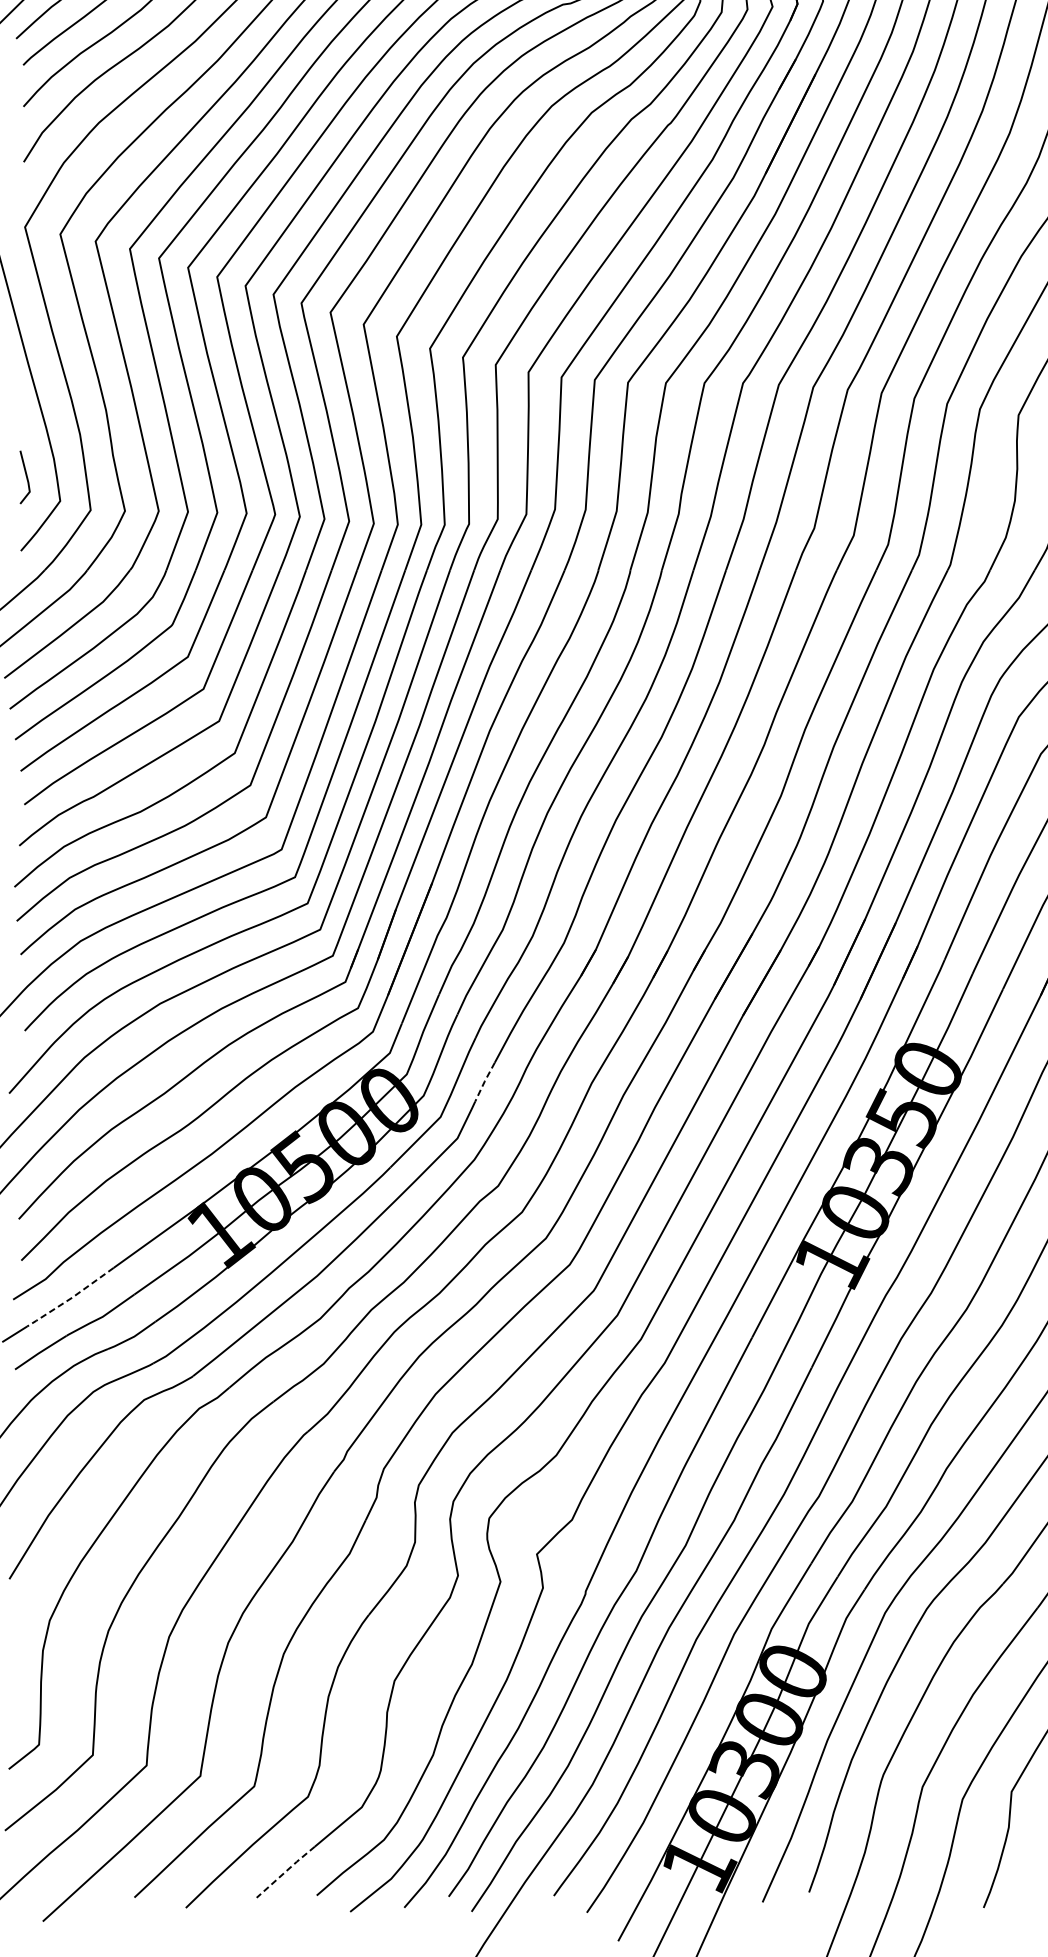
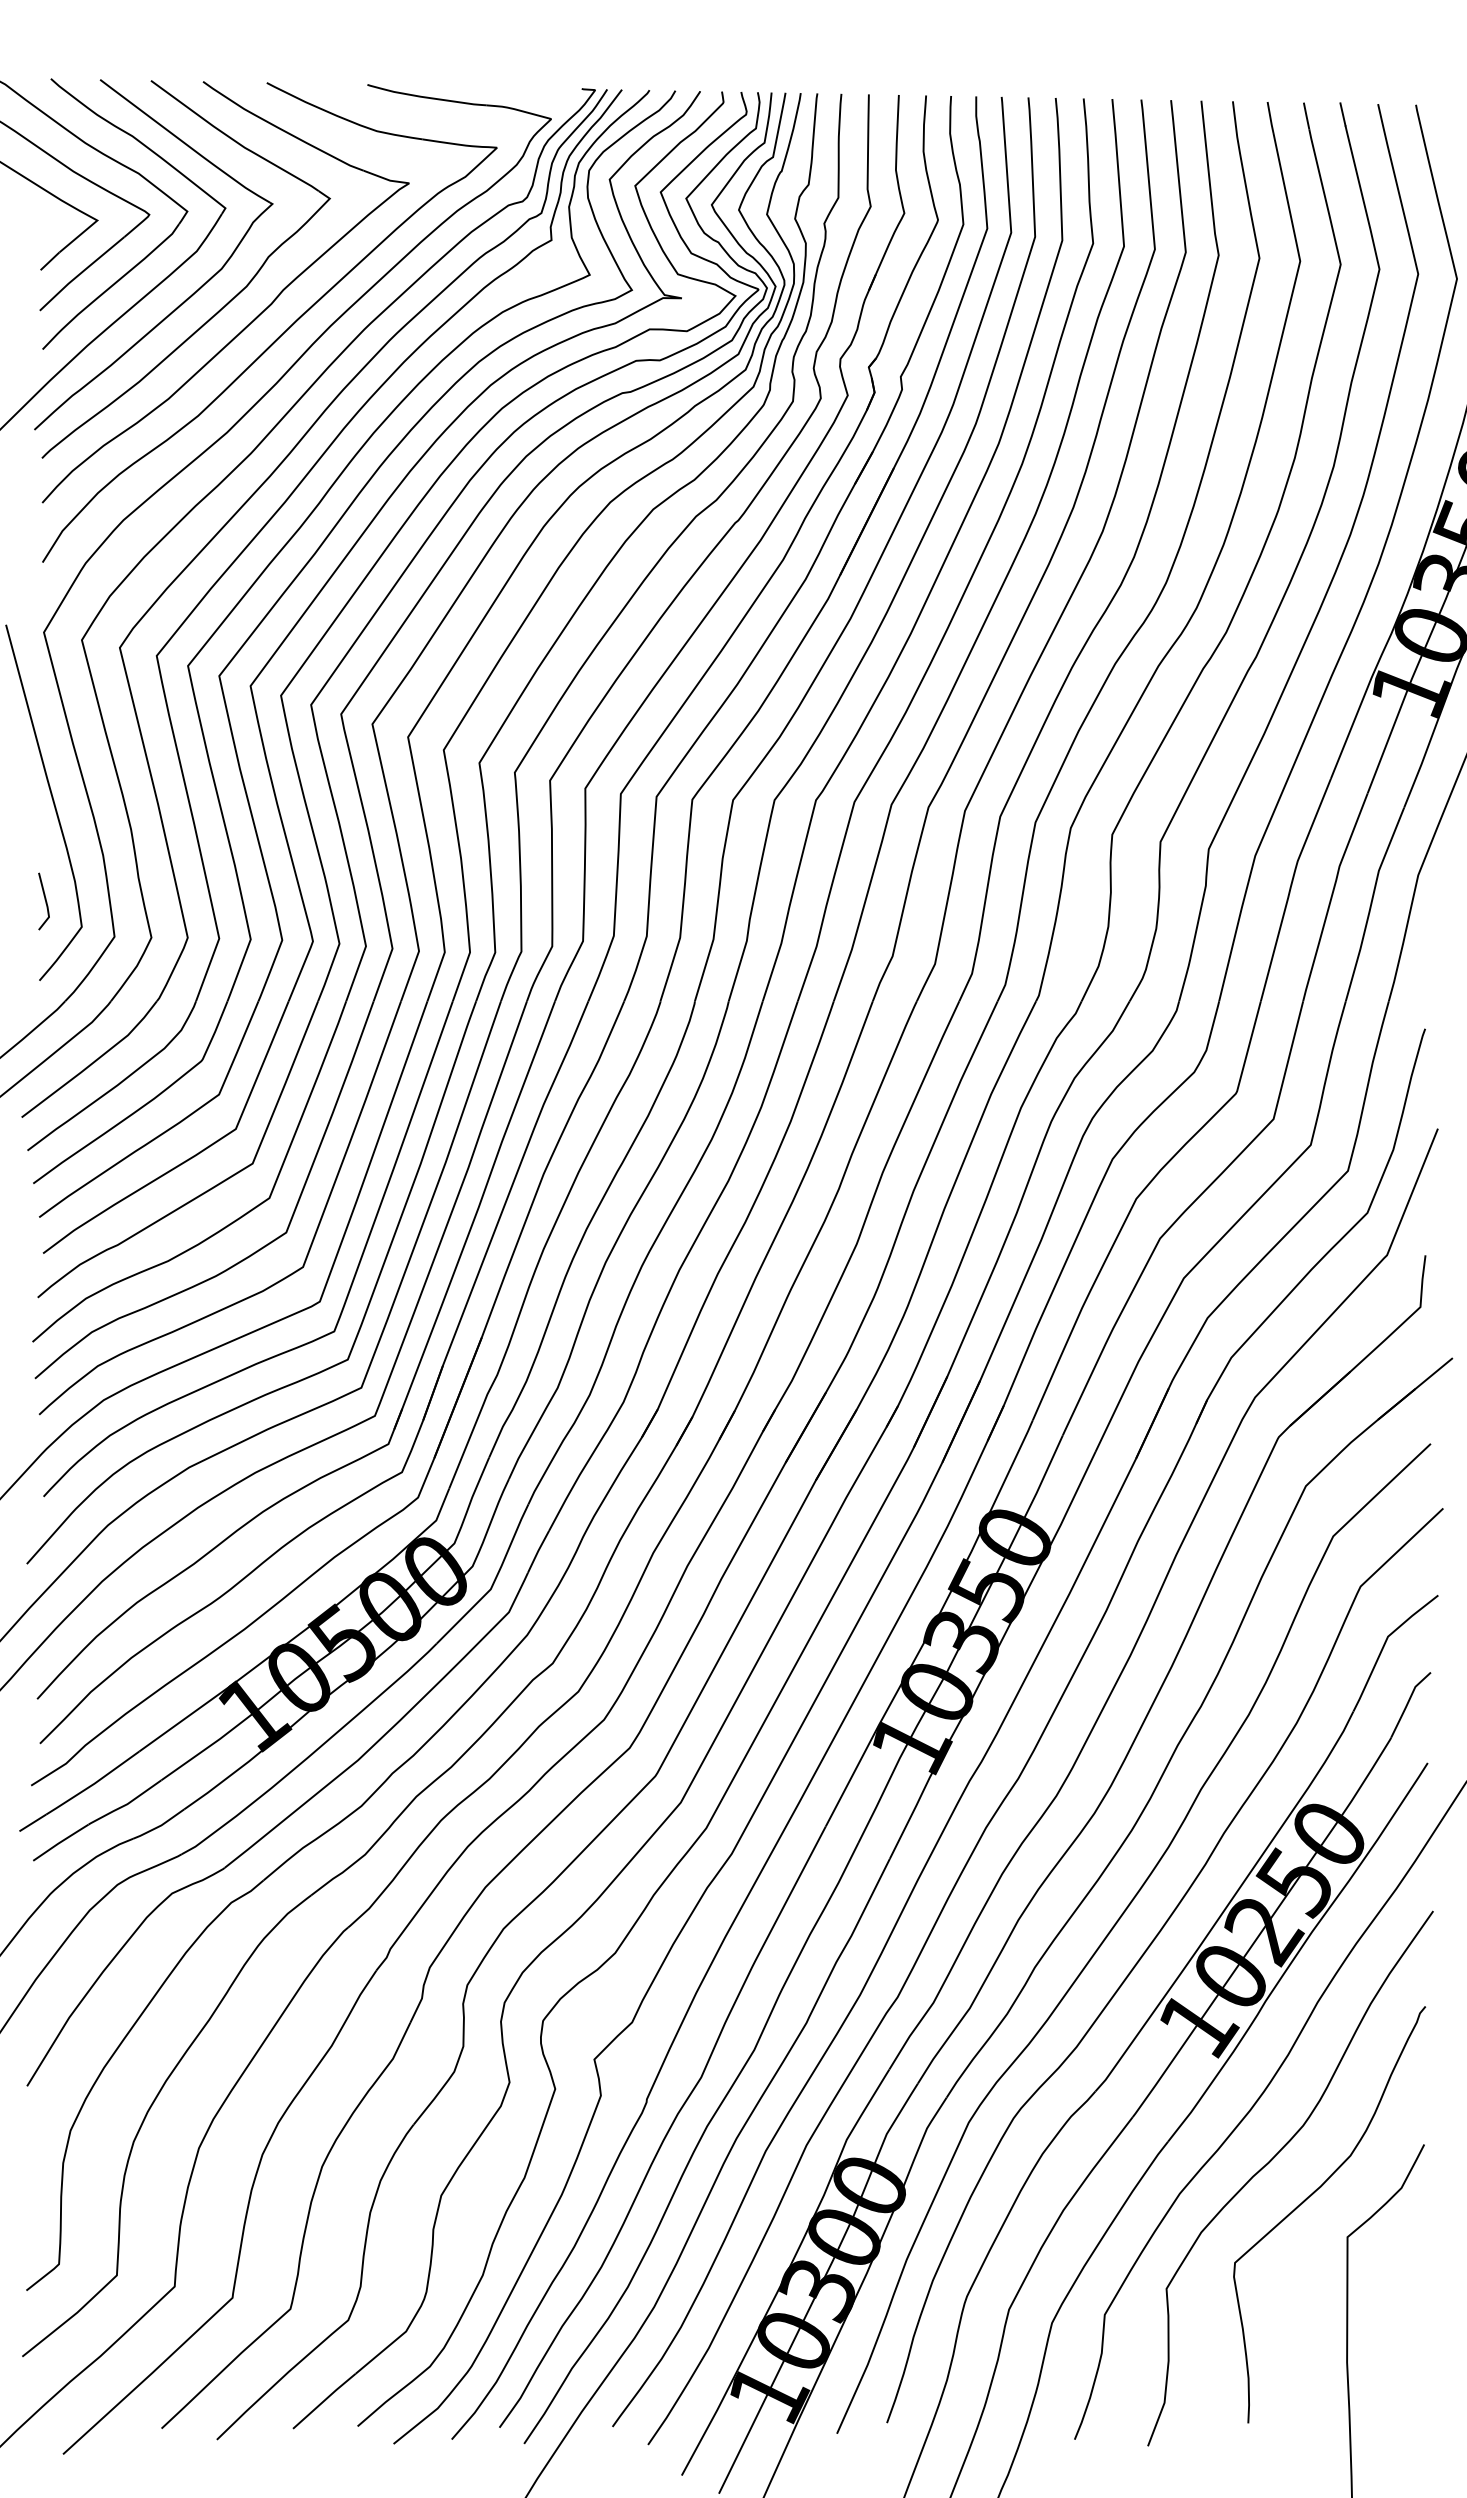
line: (484, 1082) -> (537, 1552), dashed -> solid
line: (70, 1298) -> (92, 1784), dashed -> solid
line: (285, 1871) -> (324, 2400), dashed -> solid

